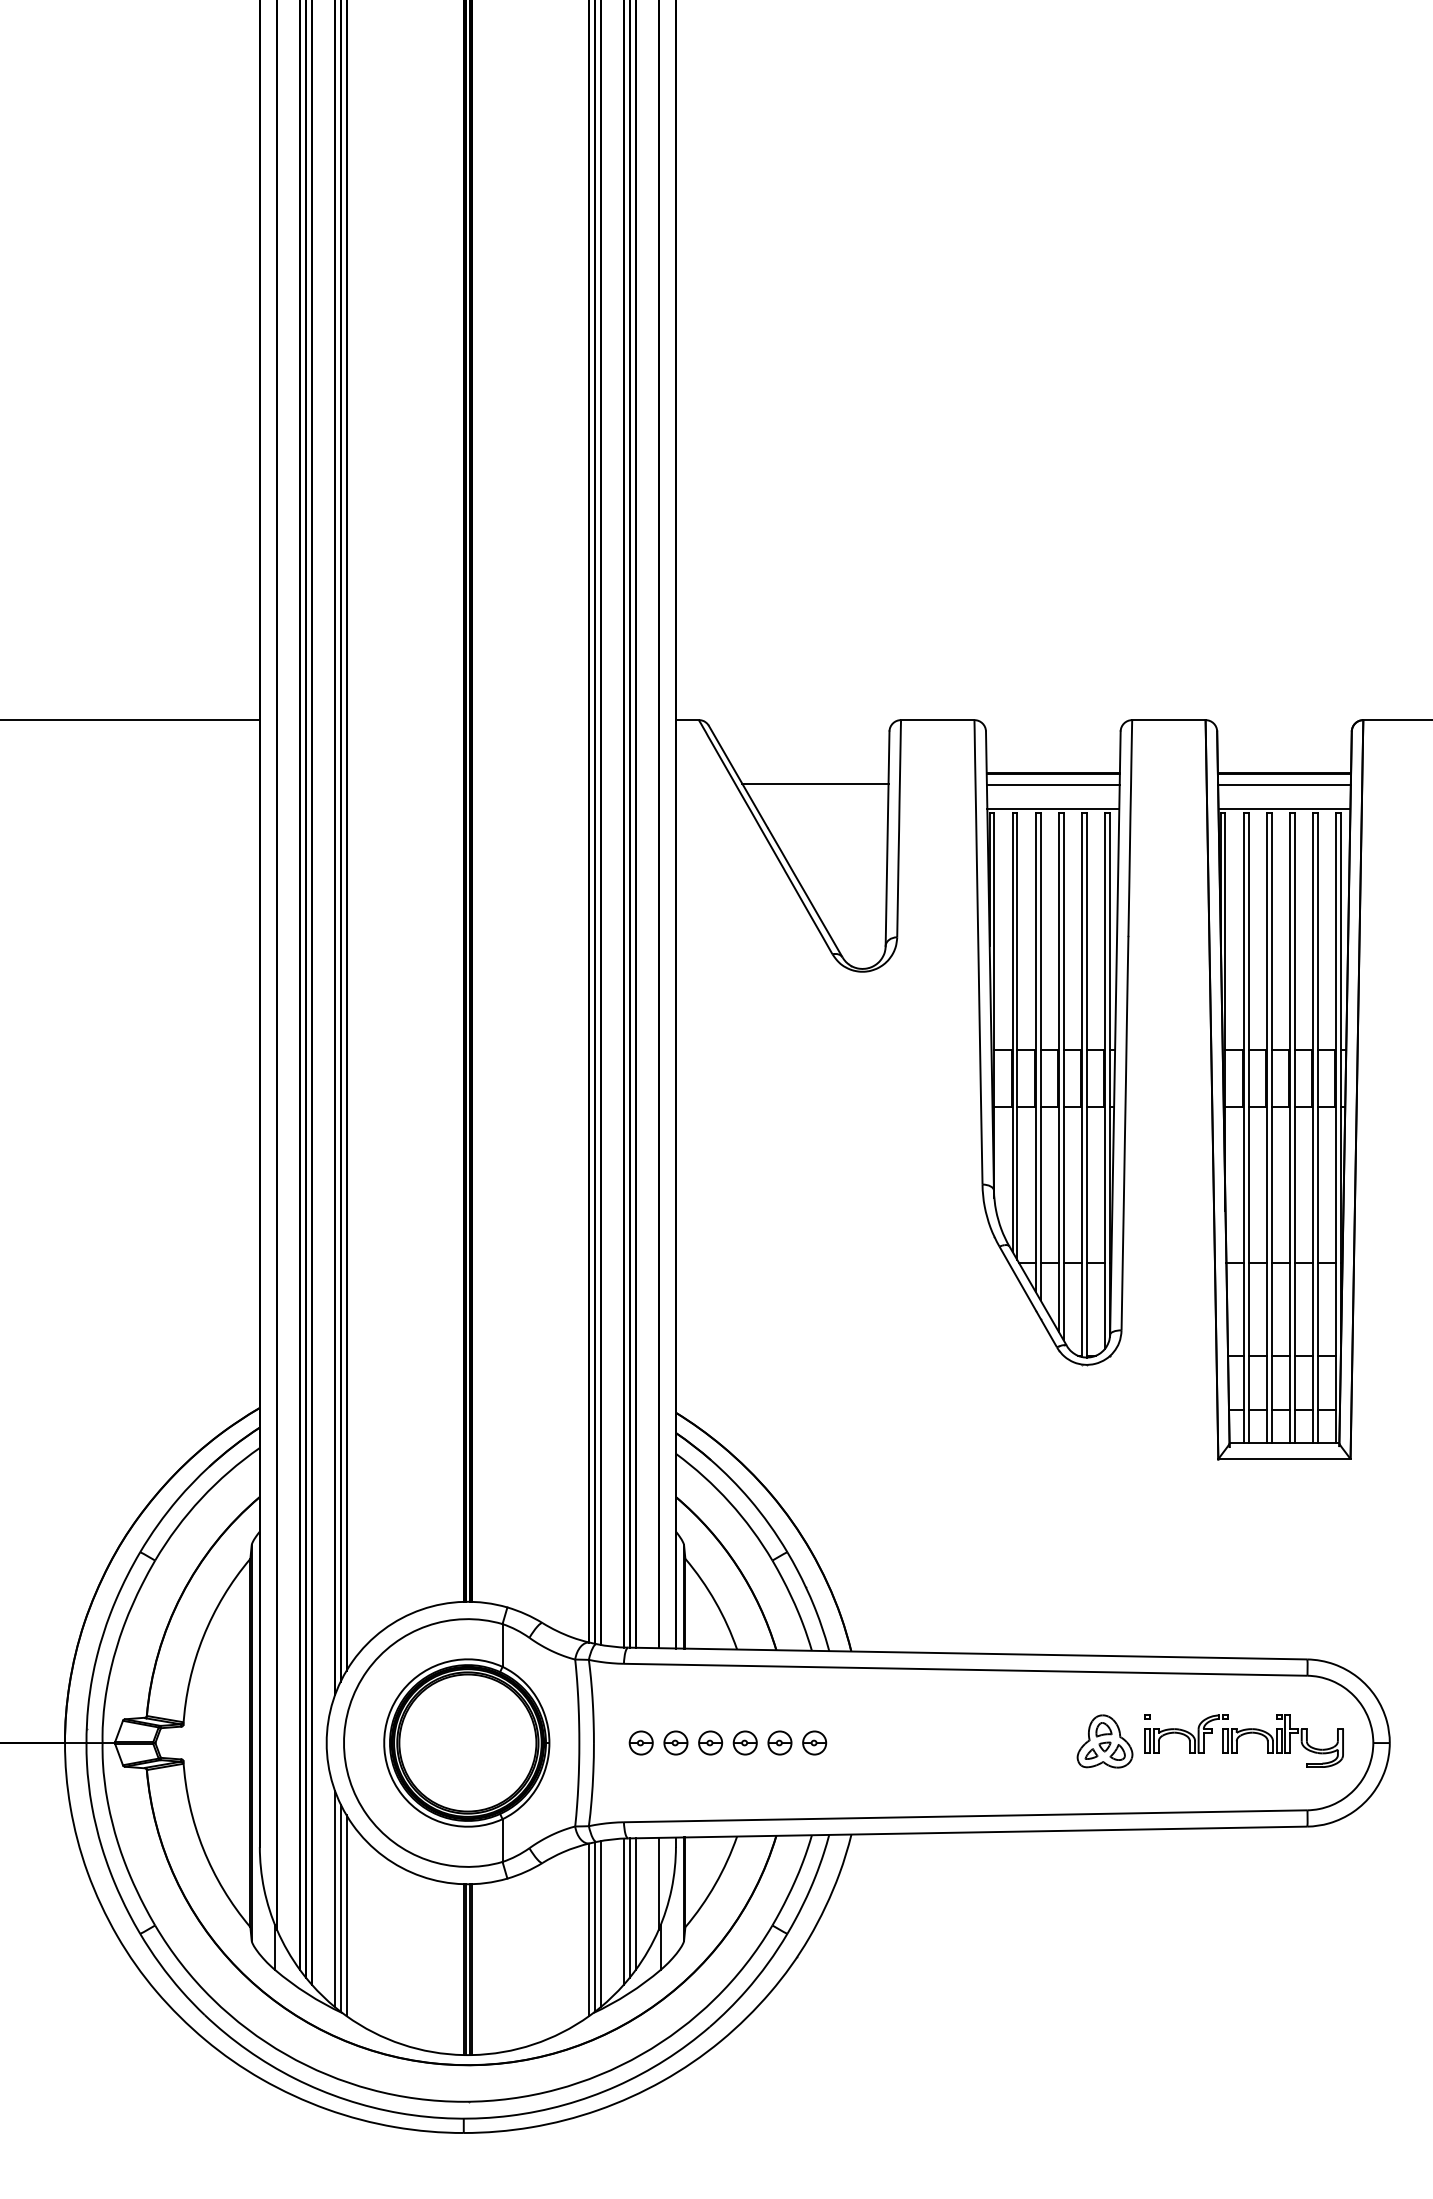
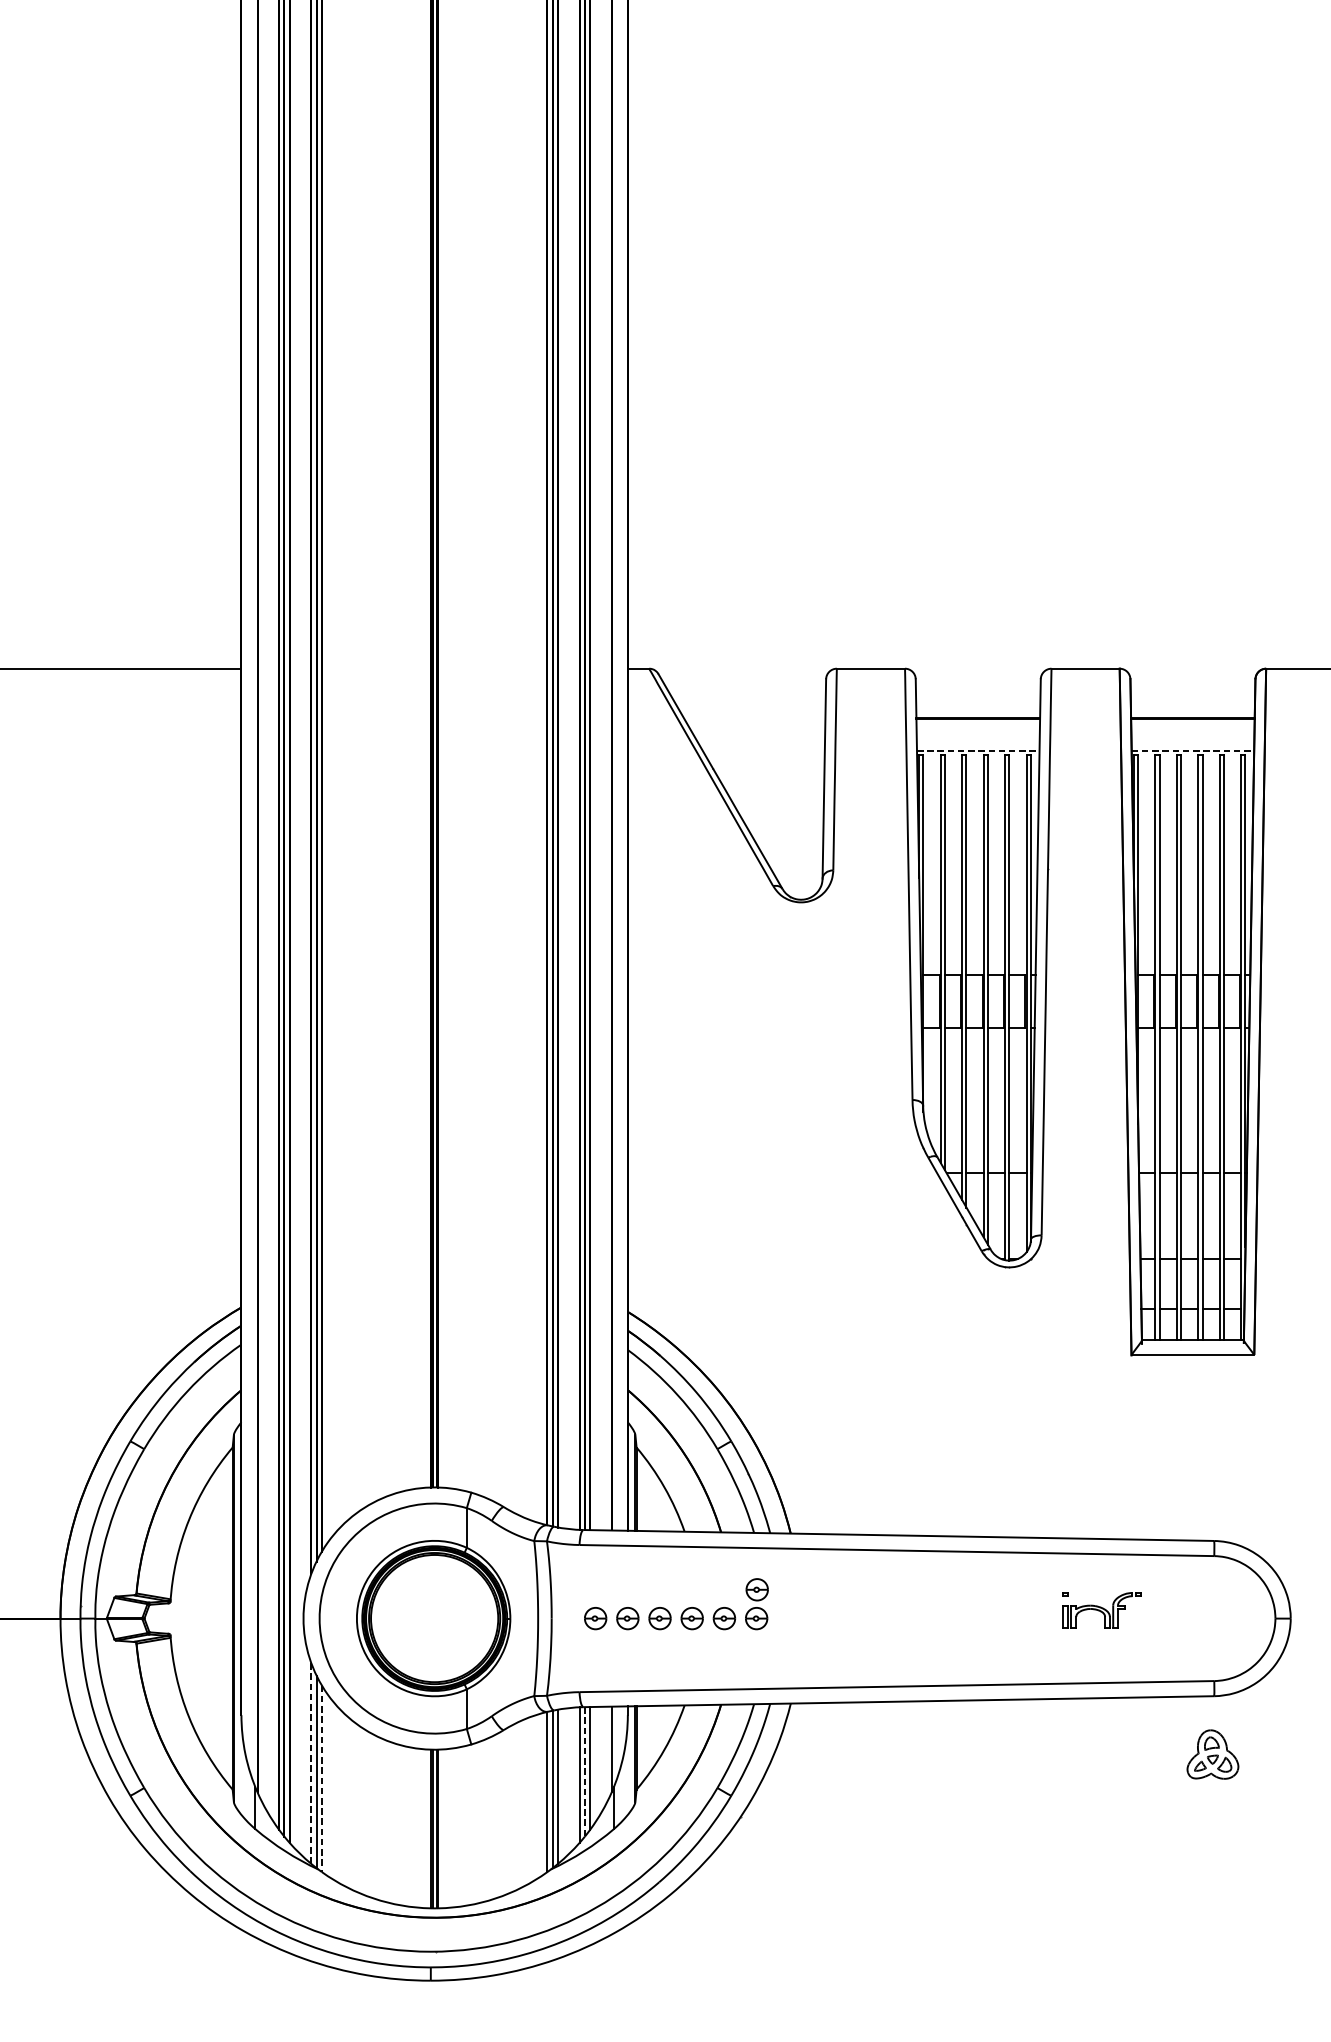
line: (815, 783) -> (757, 727), removed
line: (1052, 785) -> (977, 729), removed
line: (1284, 785) -> (1192, 729), removed
line: (1053, 808) -> (978, 750), solid -> dashed
line: (1284, 808) -> (1192, 750), solid -> dashed
part: (814, 1711) -> (756, 1589), added
part: (1282, 1740) -> (1191, 1616), removed
part: (1104, 1741) -> (1212, 1754), moved
line: (334, 1898) -> (310, 1762), solid -> dashed
line: (629, 1908) -> (584, 1772), solid -> dashed
line: (346, 1916) -> (321, 1779), solid -> dashed

